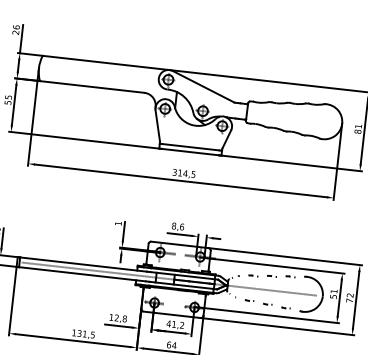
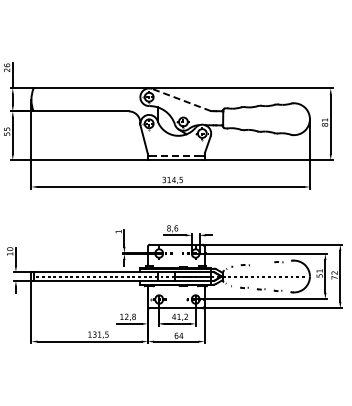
line: (203, 86) -> (181, 99), solid -> dashed
line: (191, 147) -> (176, 155), solid -> dashed
part: (271, 276) -> (261, 263), removed

